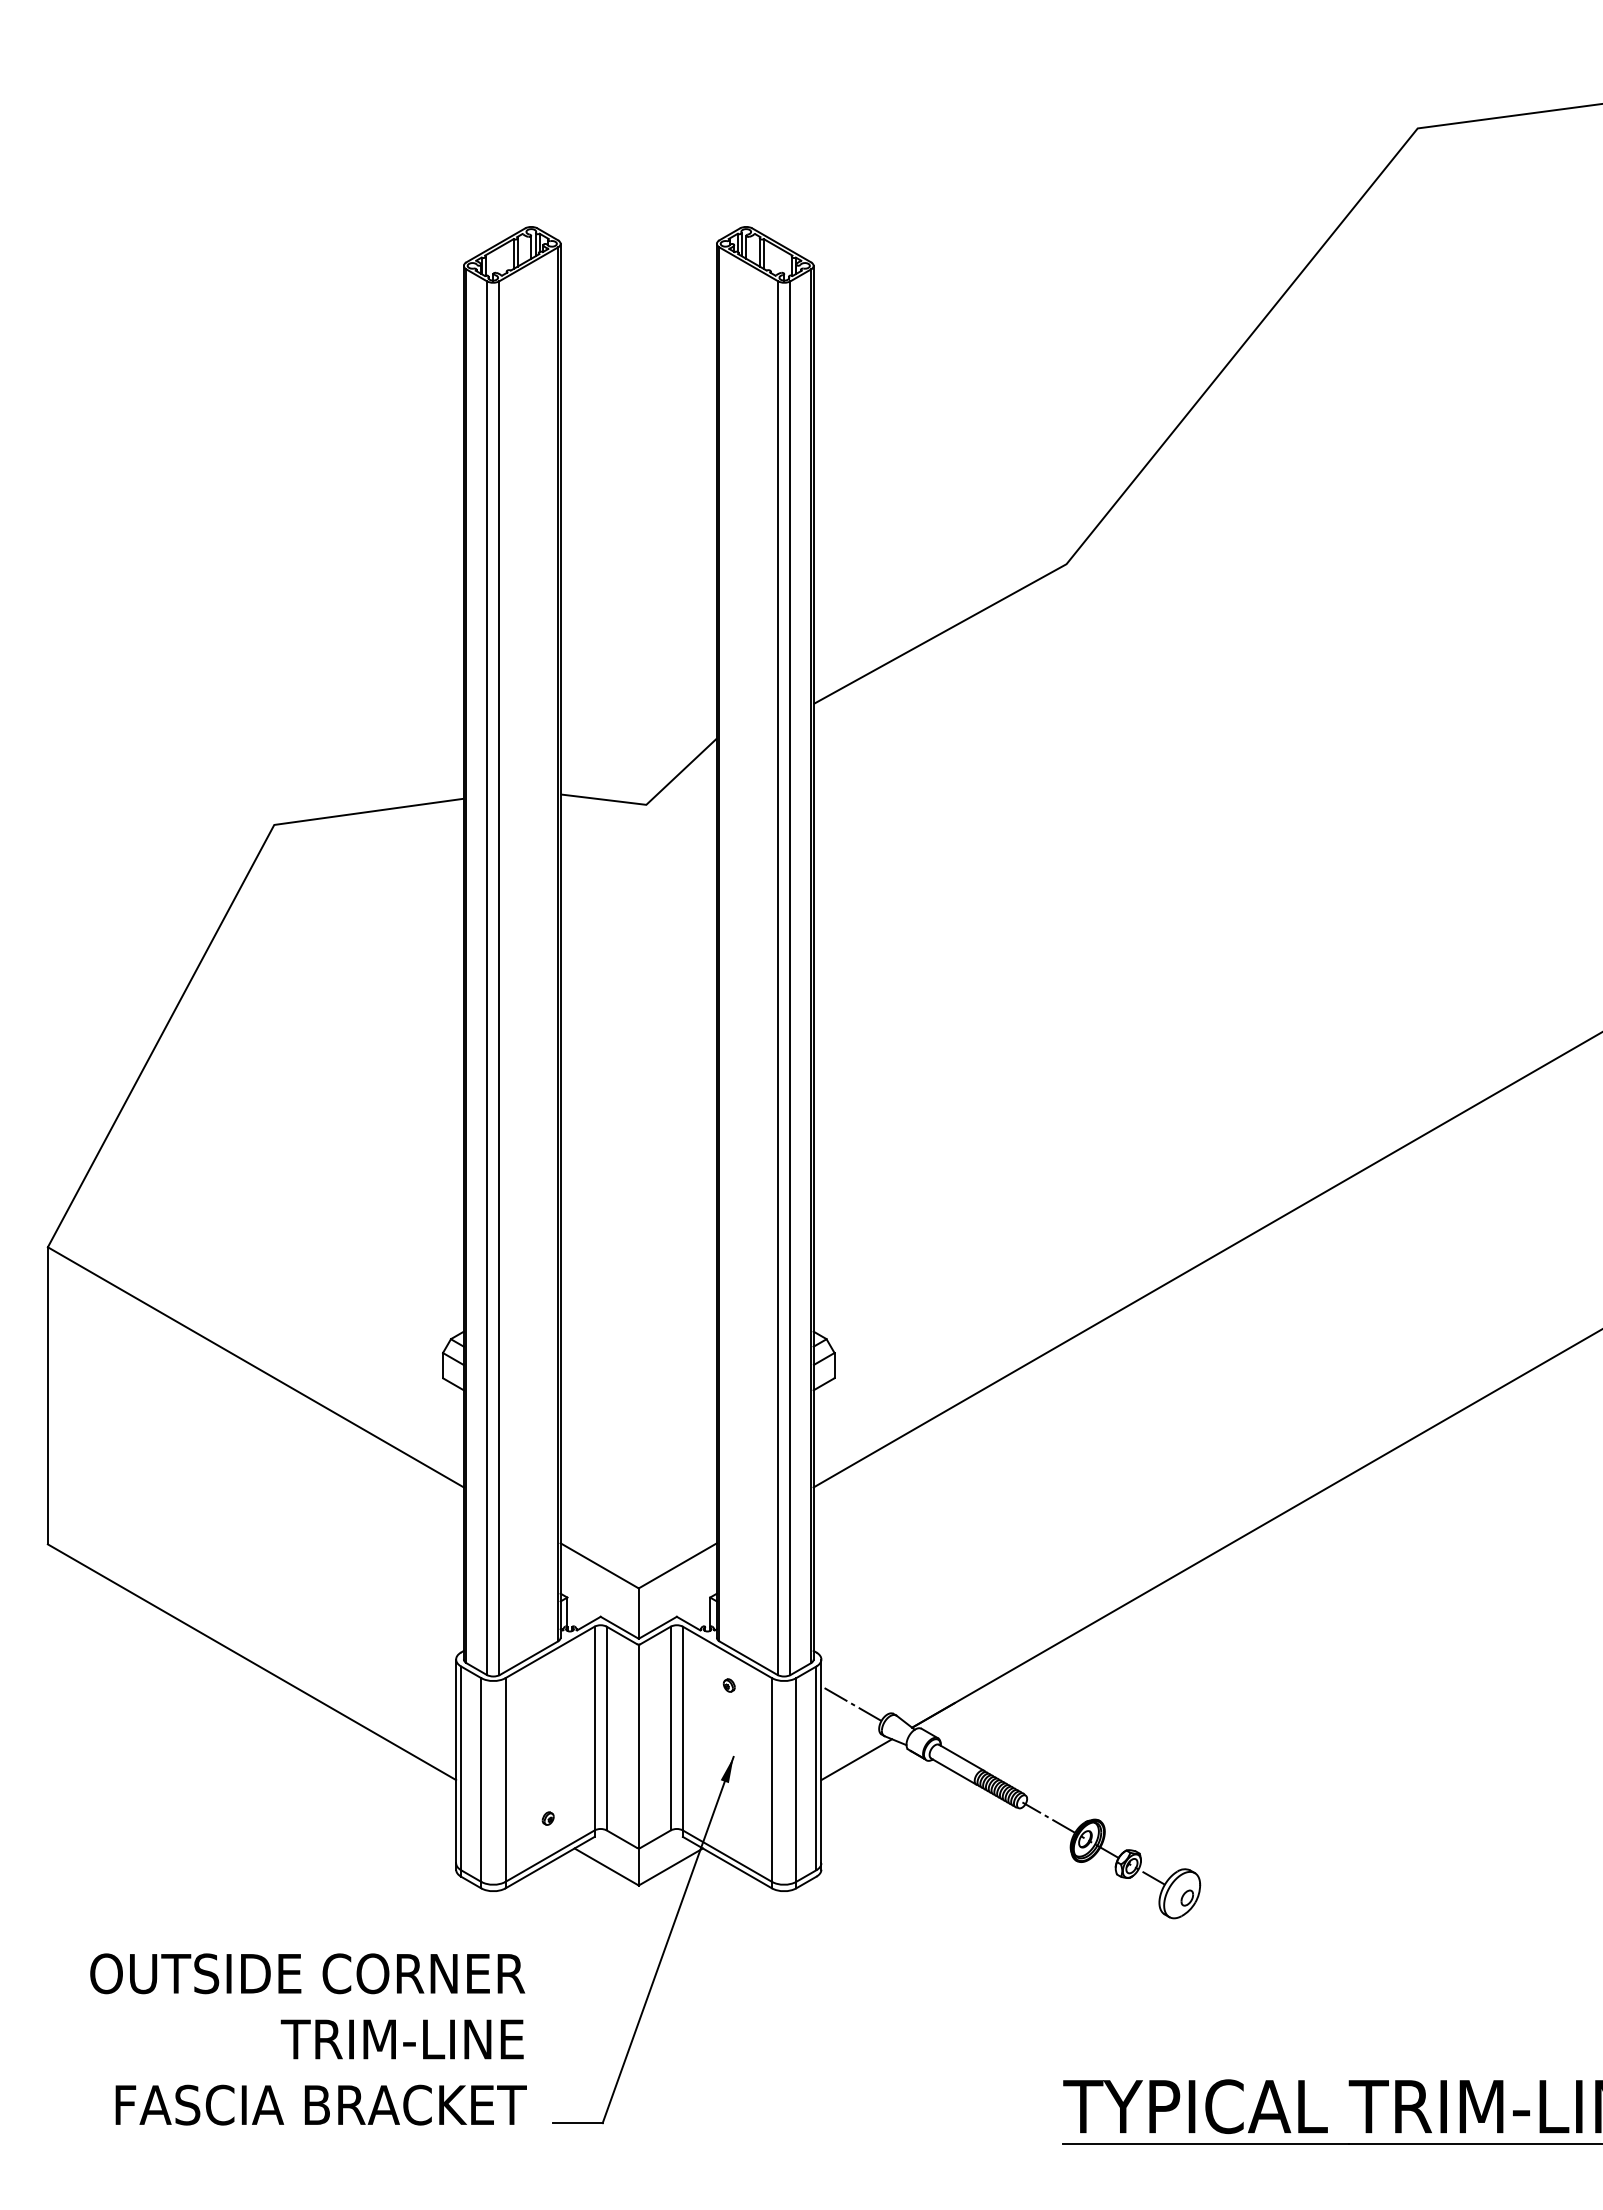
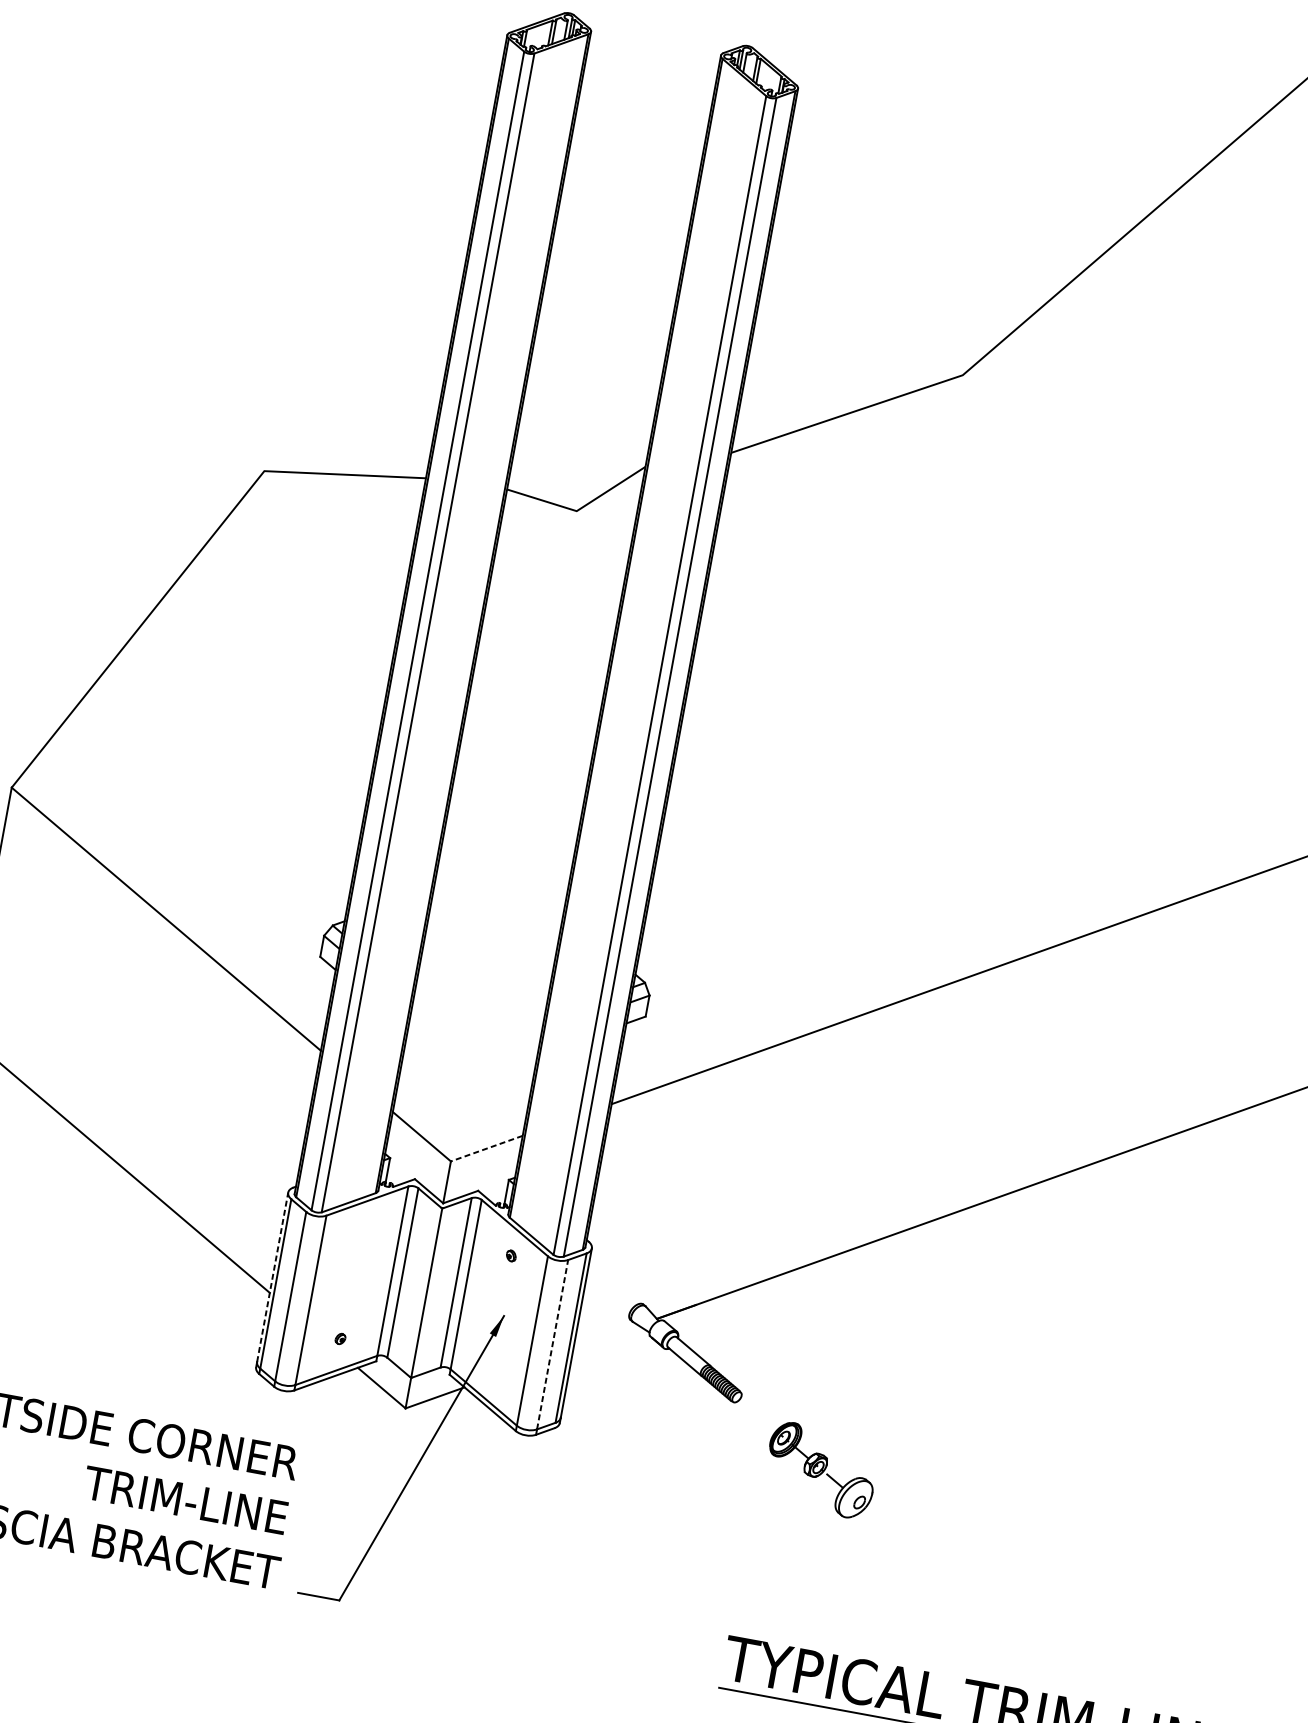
line: (677, 1566) -> (486, 1149), solid -> dashed
line: (851, 1703) -> (610, 1289), removed
line: (856, 1759) -> (605, 1336), removed
line: (456, 1761) -> (272, 1277), solid -> dashed
line: (796, 1779) -> (552, 1344), solid -> dashed
line: (1048, 1817) -> (756, 1414), removed

